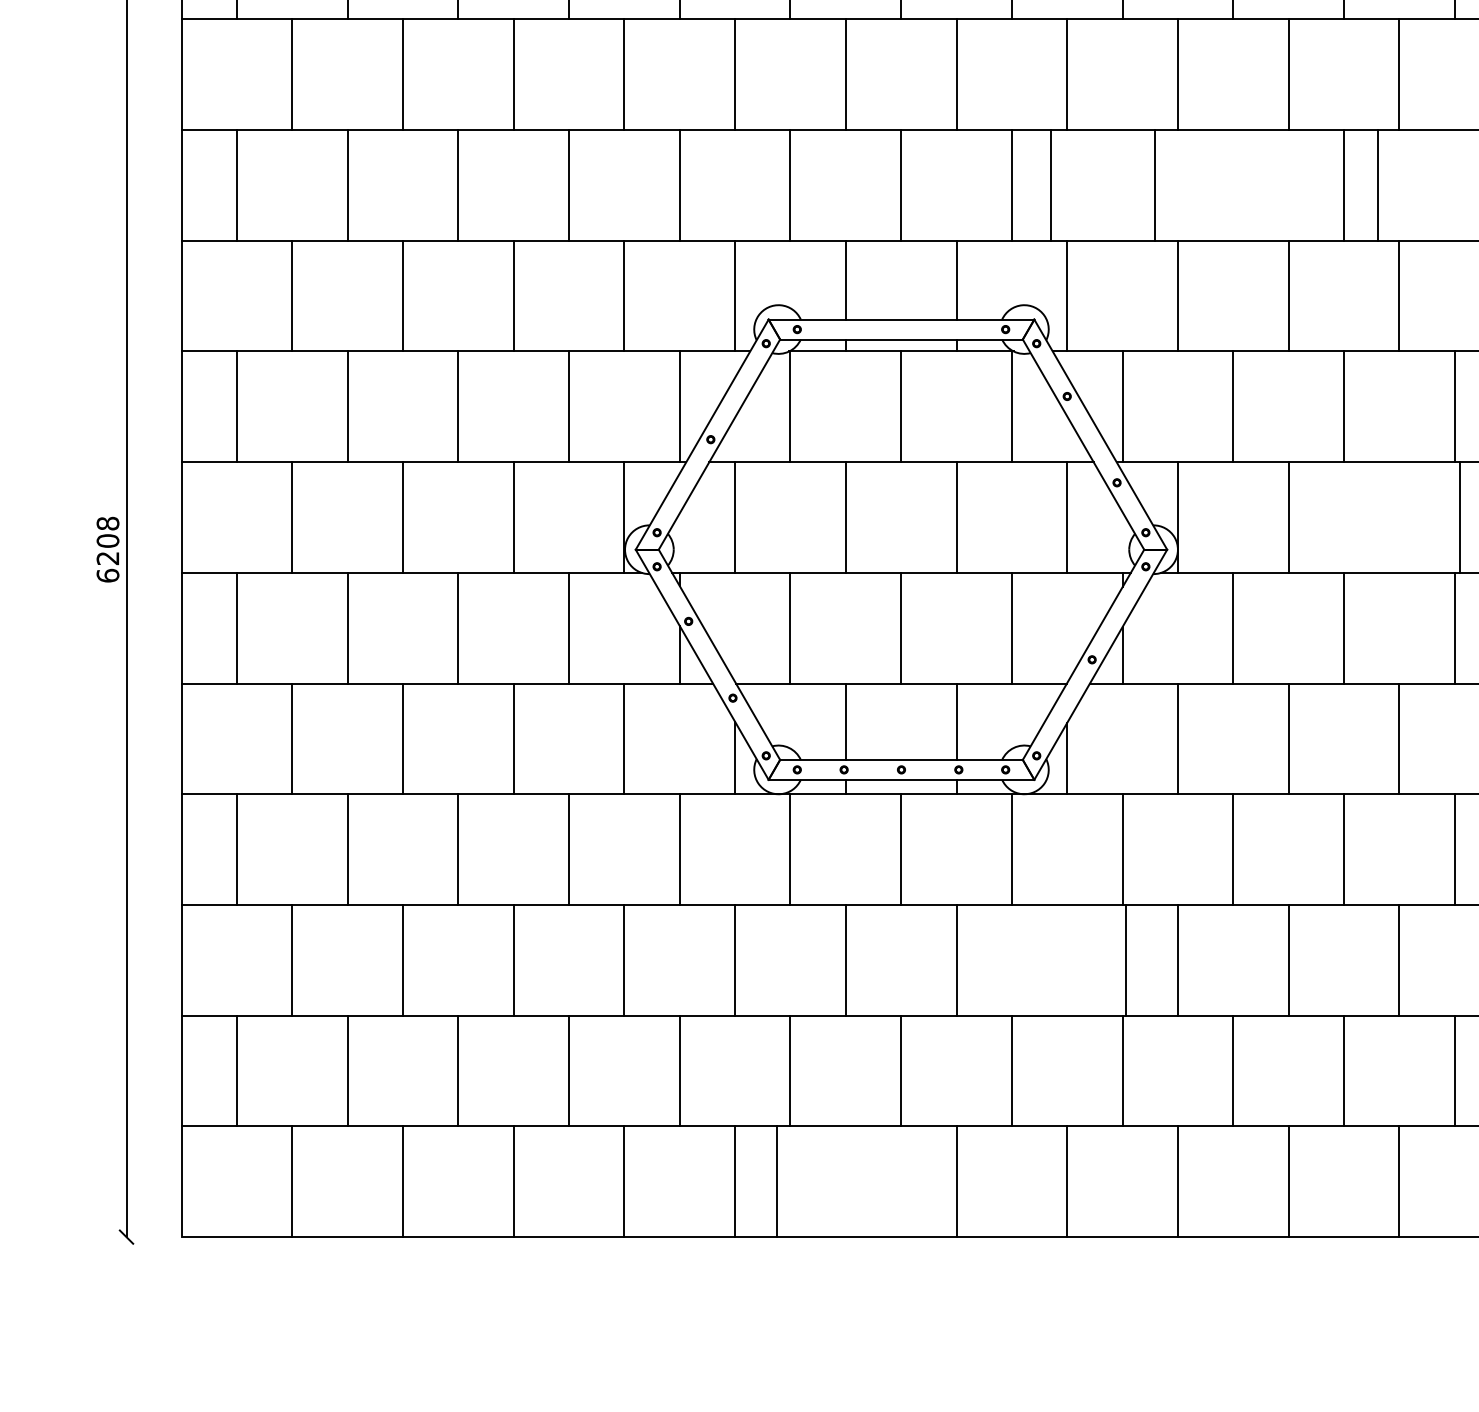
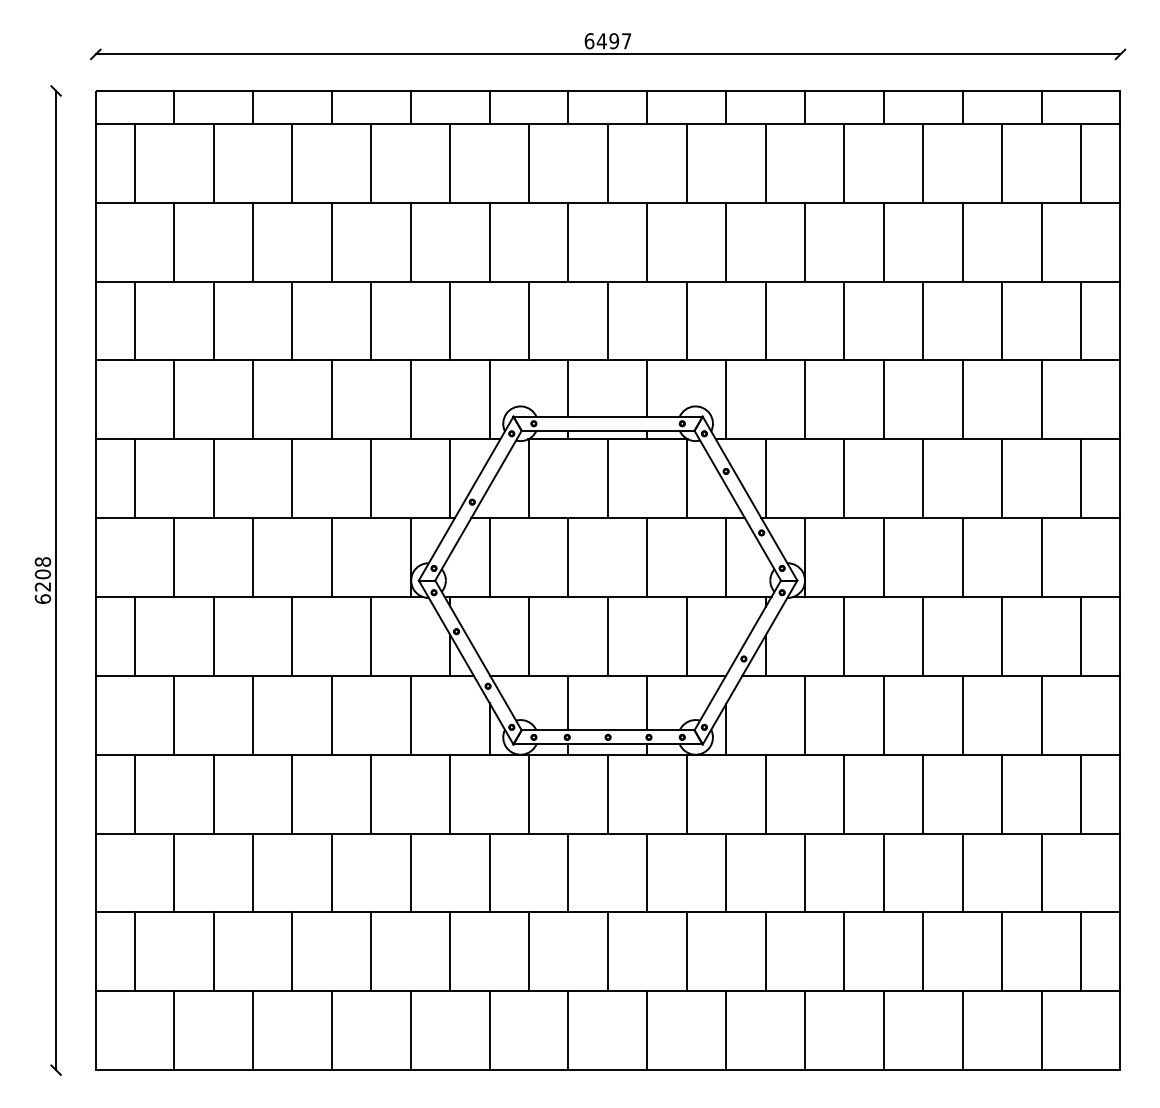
line: (1050, 184) -> (765, 320), moved
line: (1154, 184) -> (844, 320), moved
line: (1377, 184) -> (1002, 320), moved
line: (1459, 517) -> (962, 557), moved
line: (1126, 959) -> (726, 872), moved
line: (777, 1181) -> (568, 1030), moved

